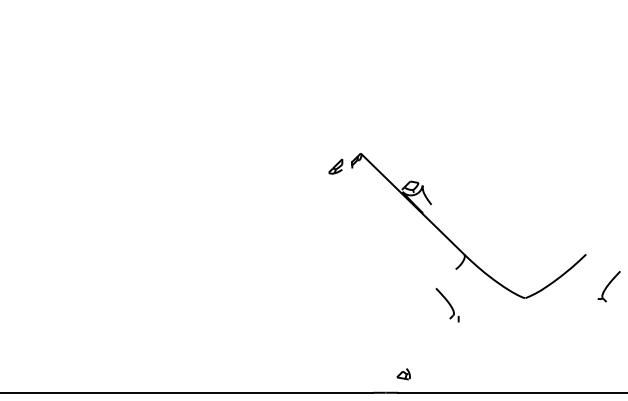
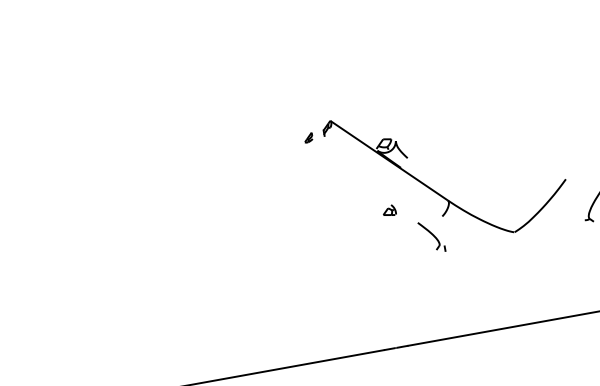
part: (335, 166) -> (308, 137), size x0.62
part: (447, 305) -> (431, 237), moved
part: (403, 374) -> (389, 211), moved

